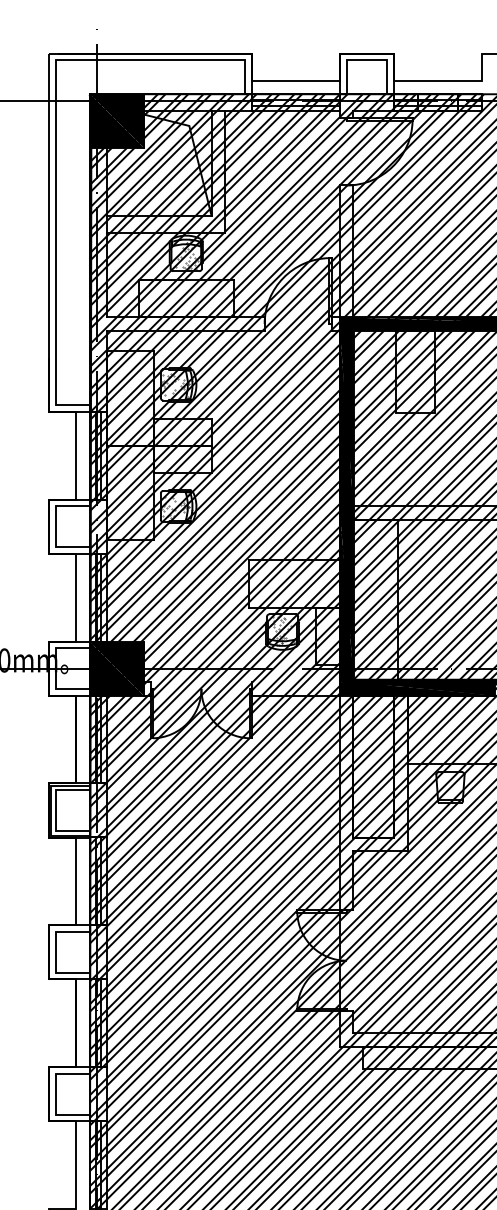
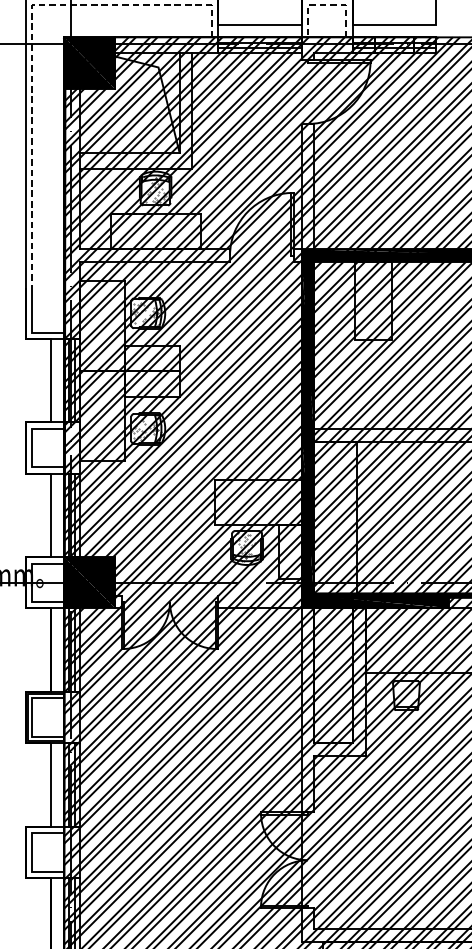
line: (366, 60) -> (326, 5), solid -> dashed
line: (56, 96) -> (32, 39), solid -> dashed

